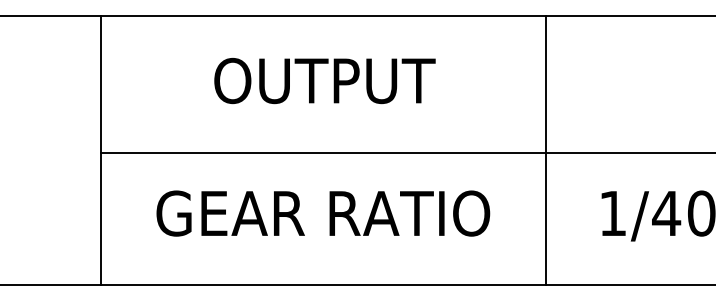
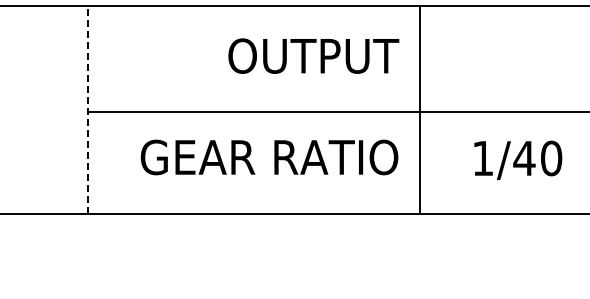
text: (324, 80) -> (313, 55), moved
line: (100, 150) -> (87, 109), solid -> dashed
line: (546, 150) -> (420, 109), moved
text: (323, 213) -> (269, 157), moved

